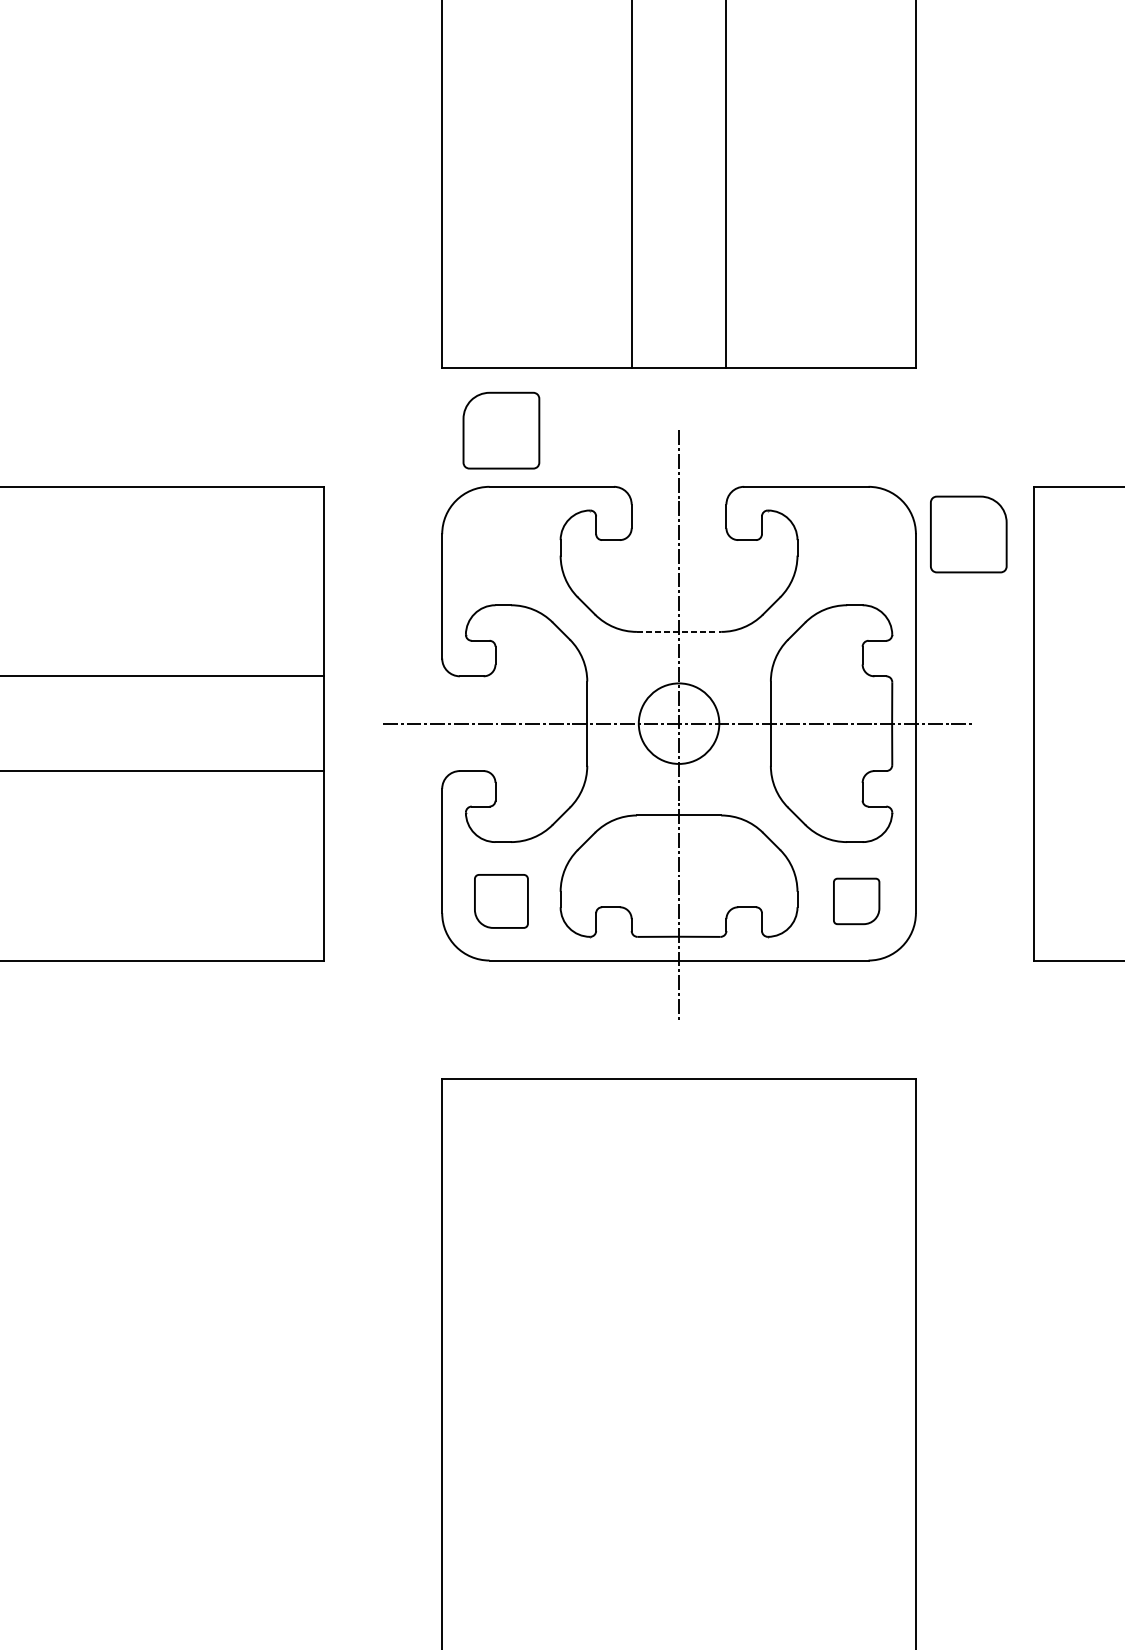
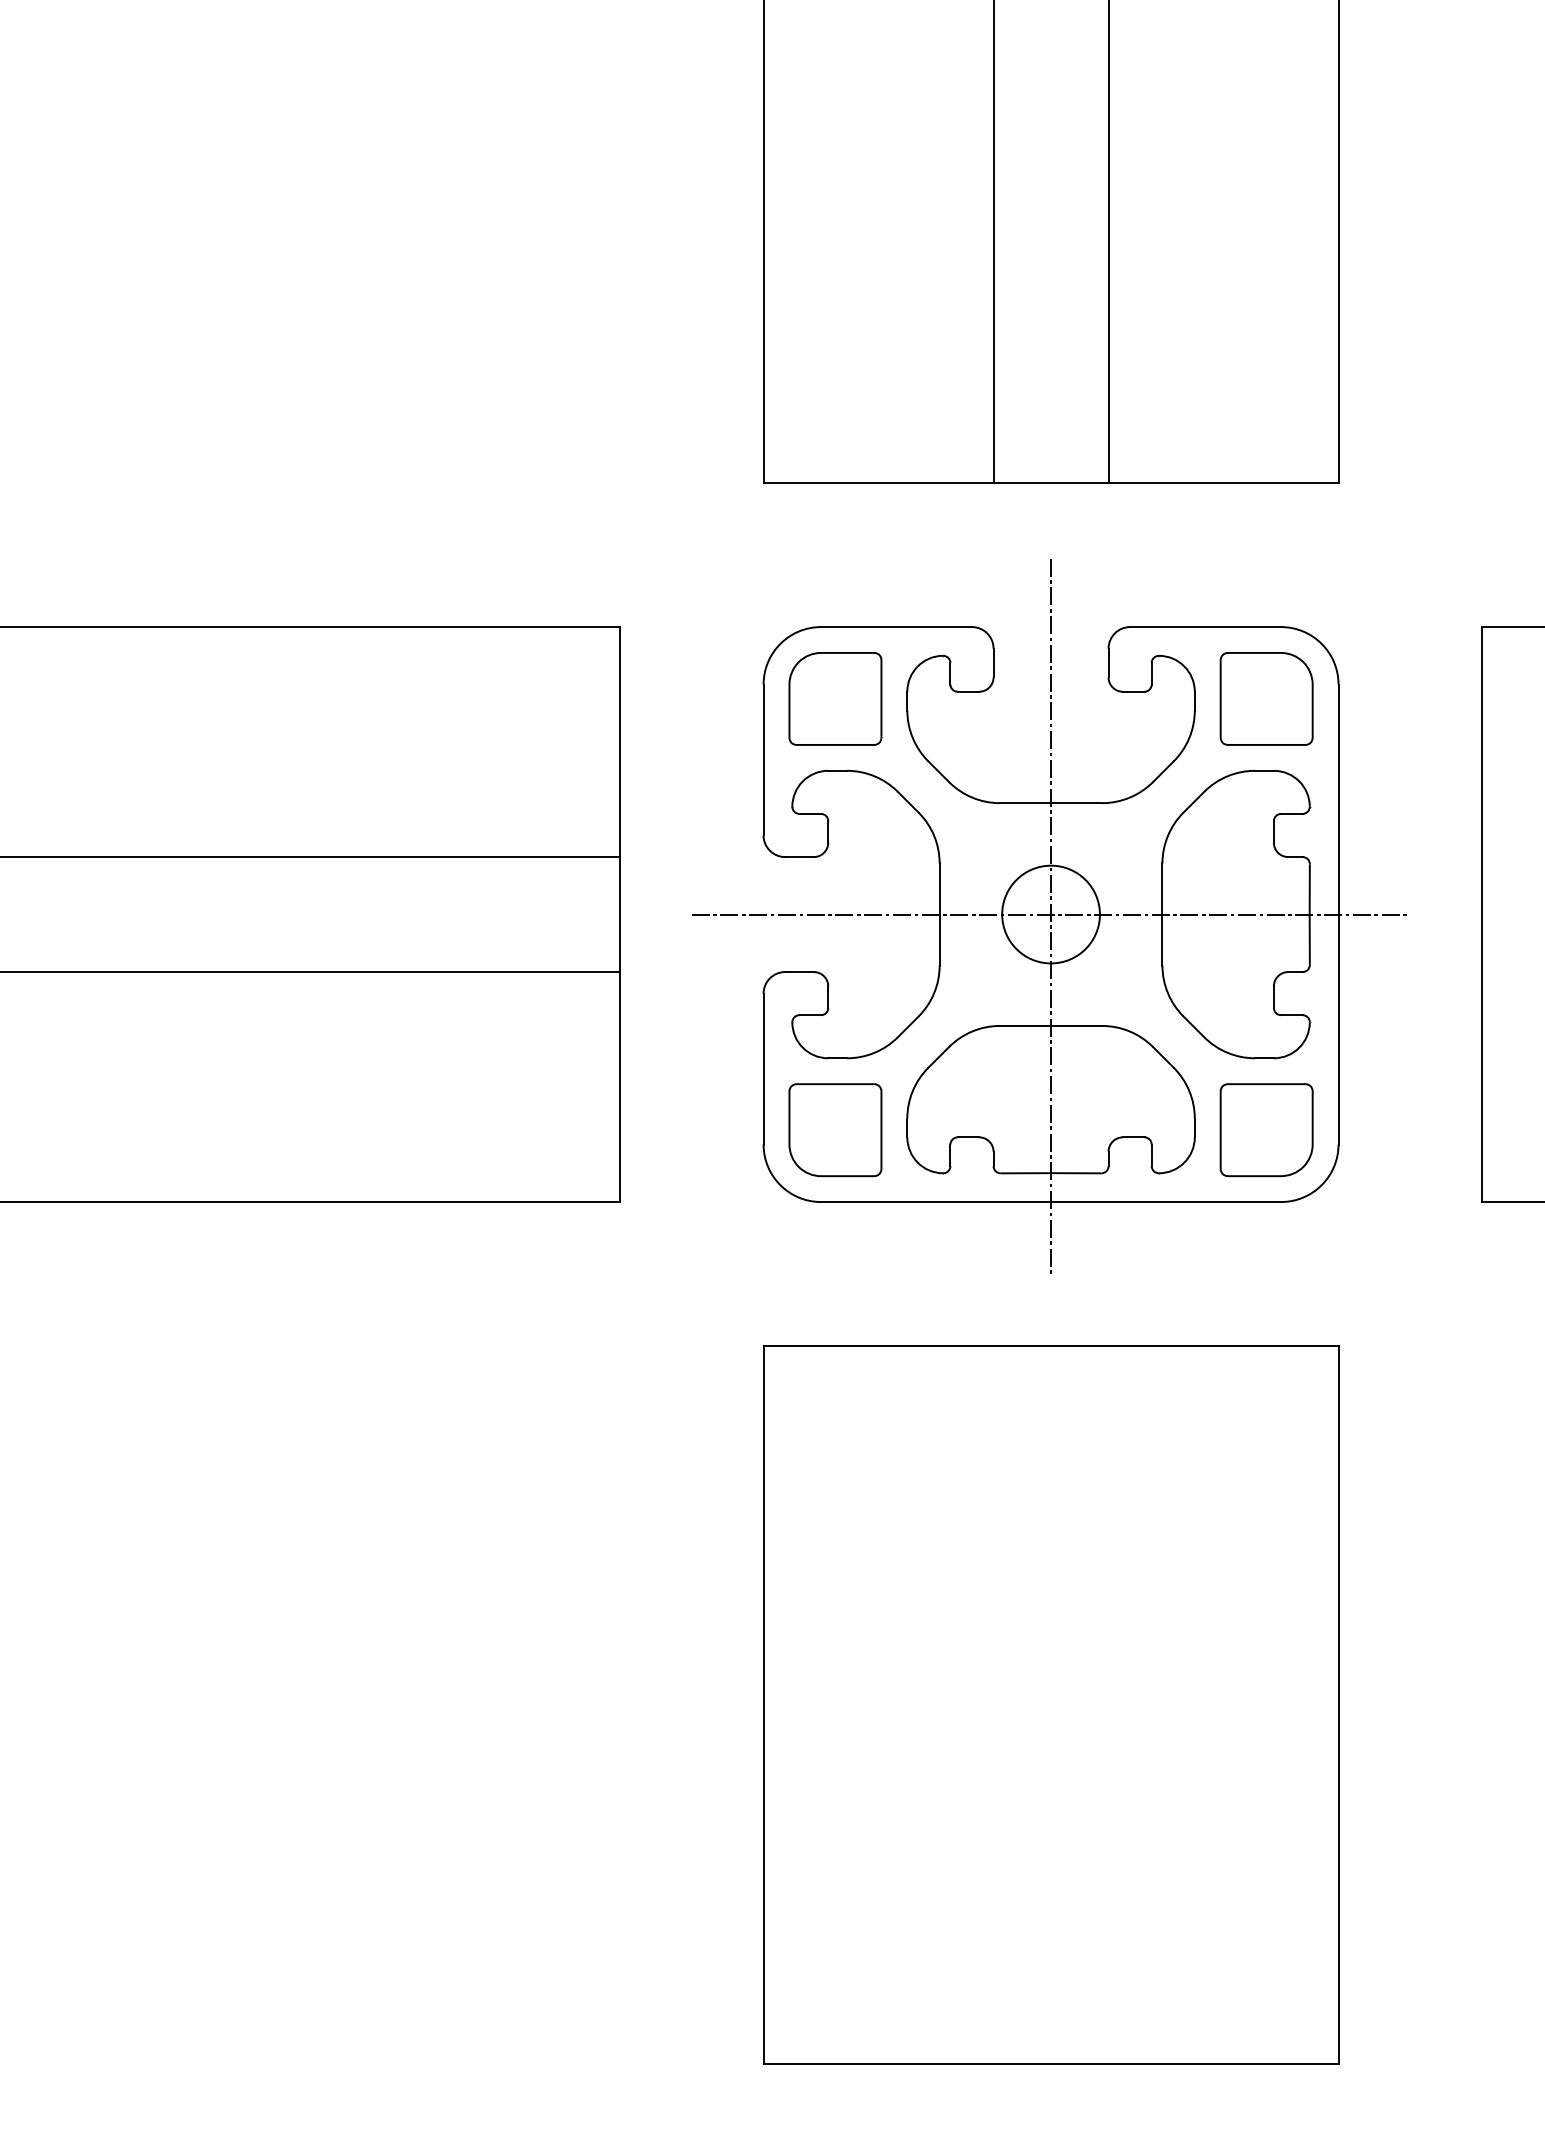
part: (501, 430) -> (835, 698), moved
part: (968, 534) -> (1266, 698), moved
line: (679, 632) -> (1051, 803), dashed -> solid
part: (501, 901) -> (835, 1130), size x1.43
part: (856, 901) -> (1266, 1130), size x1.67

